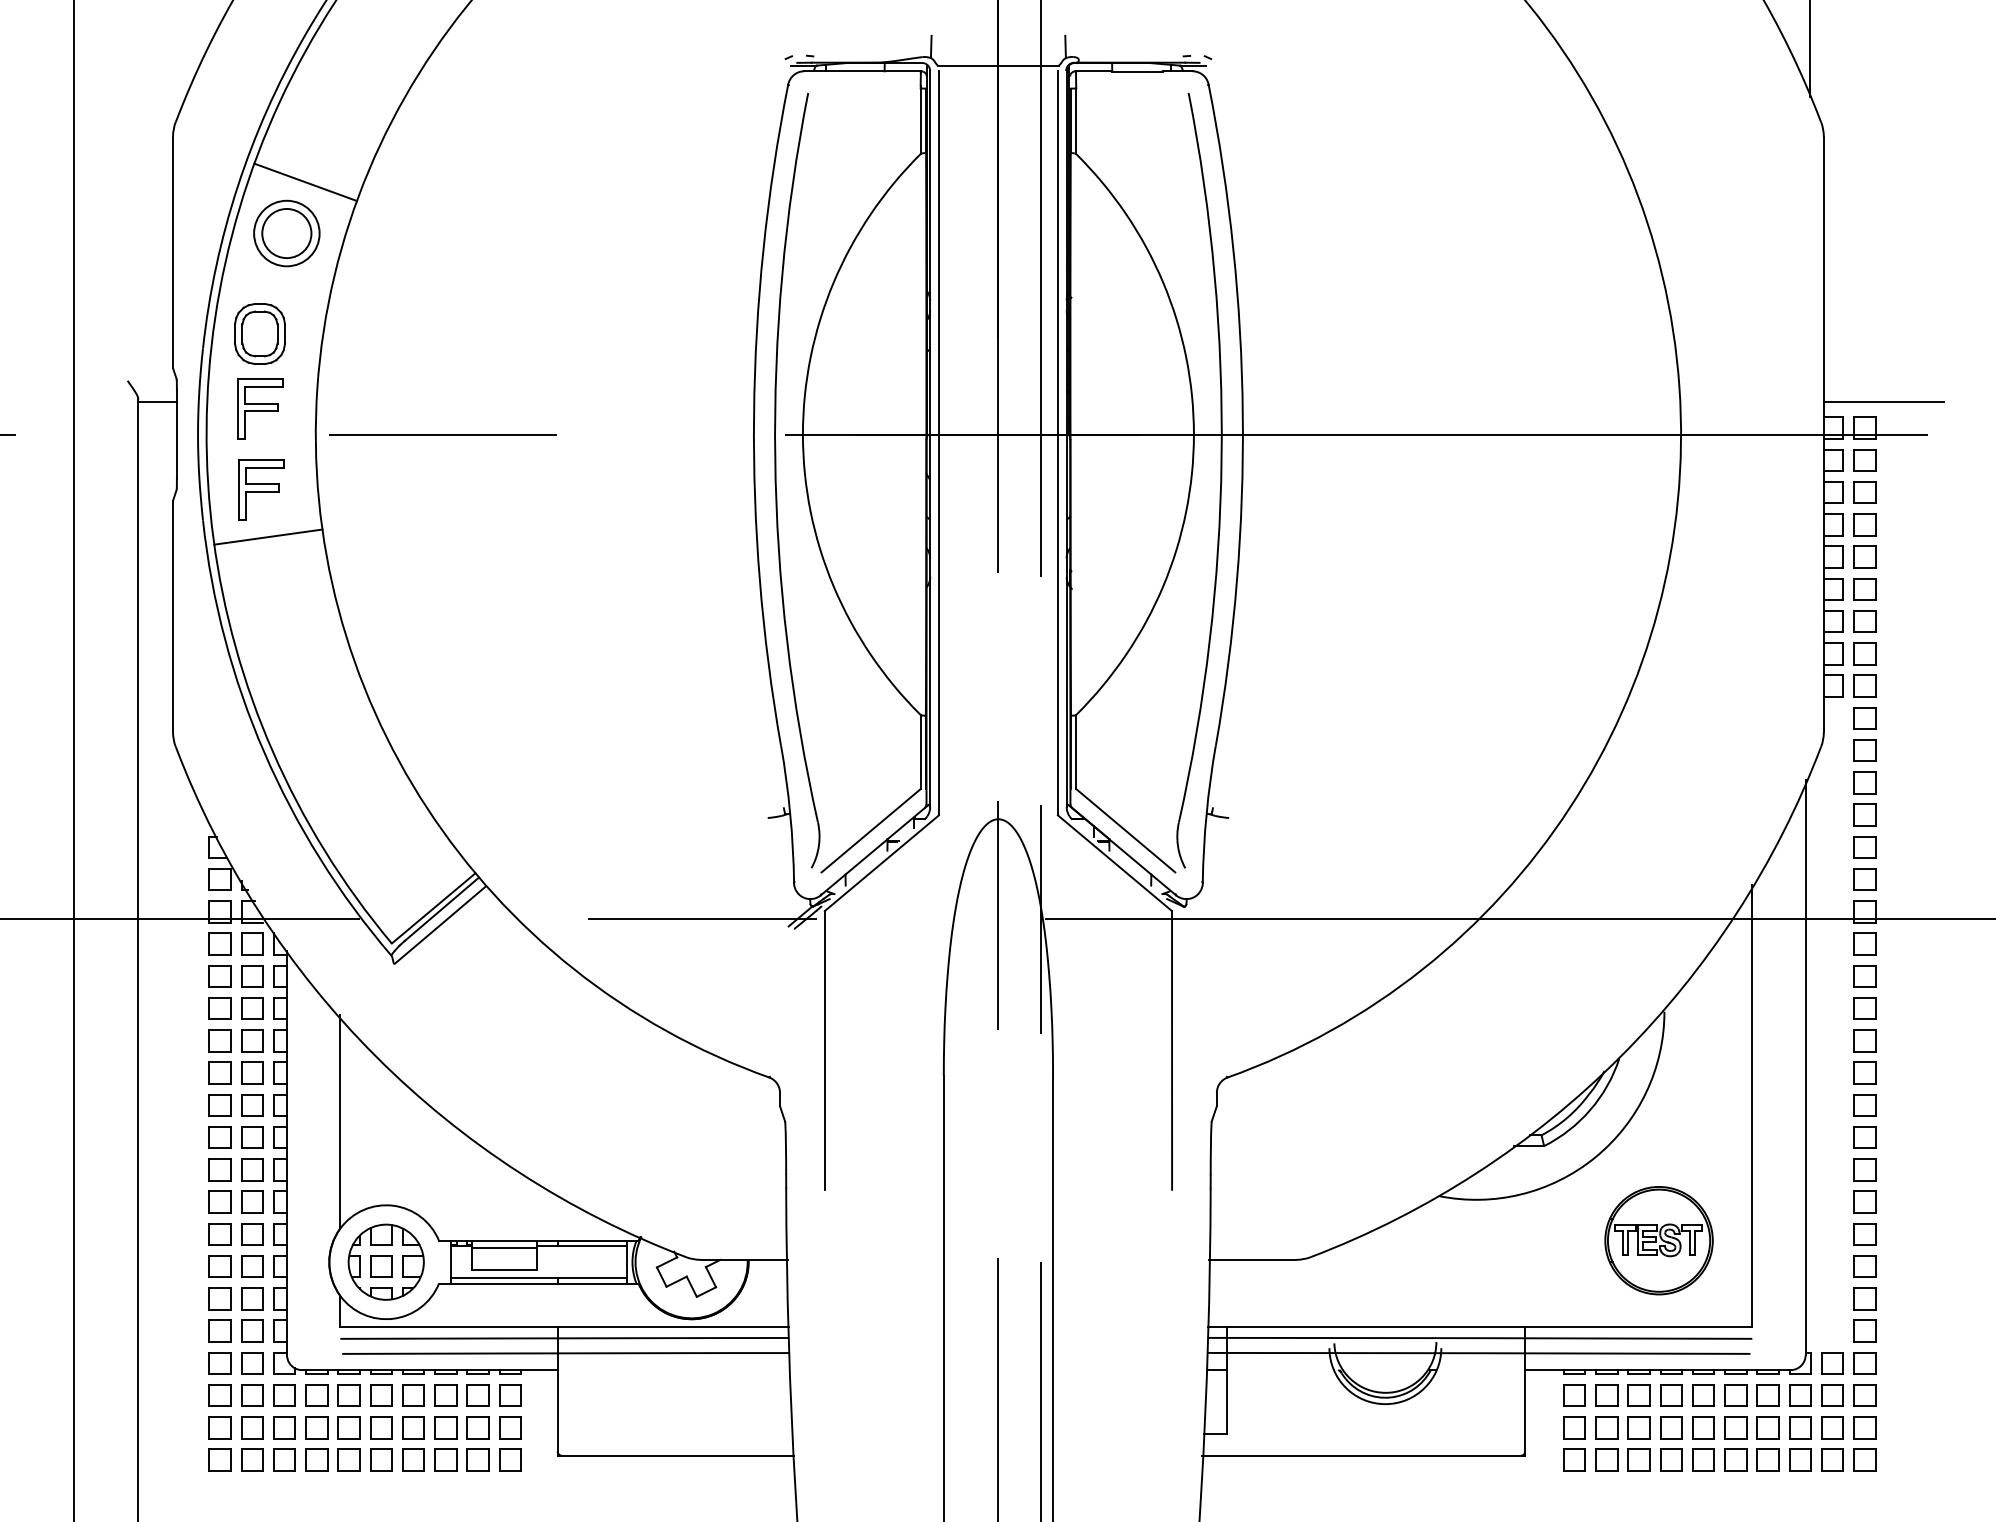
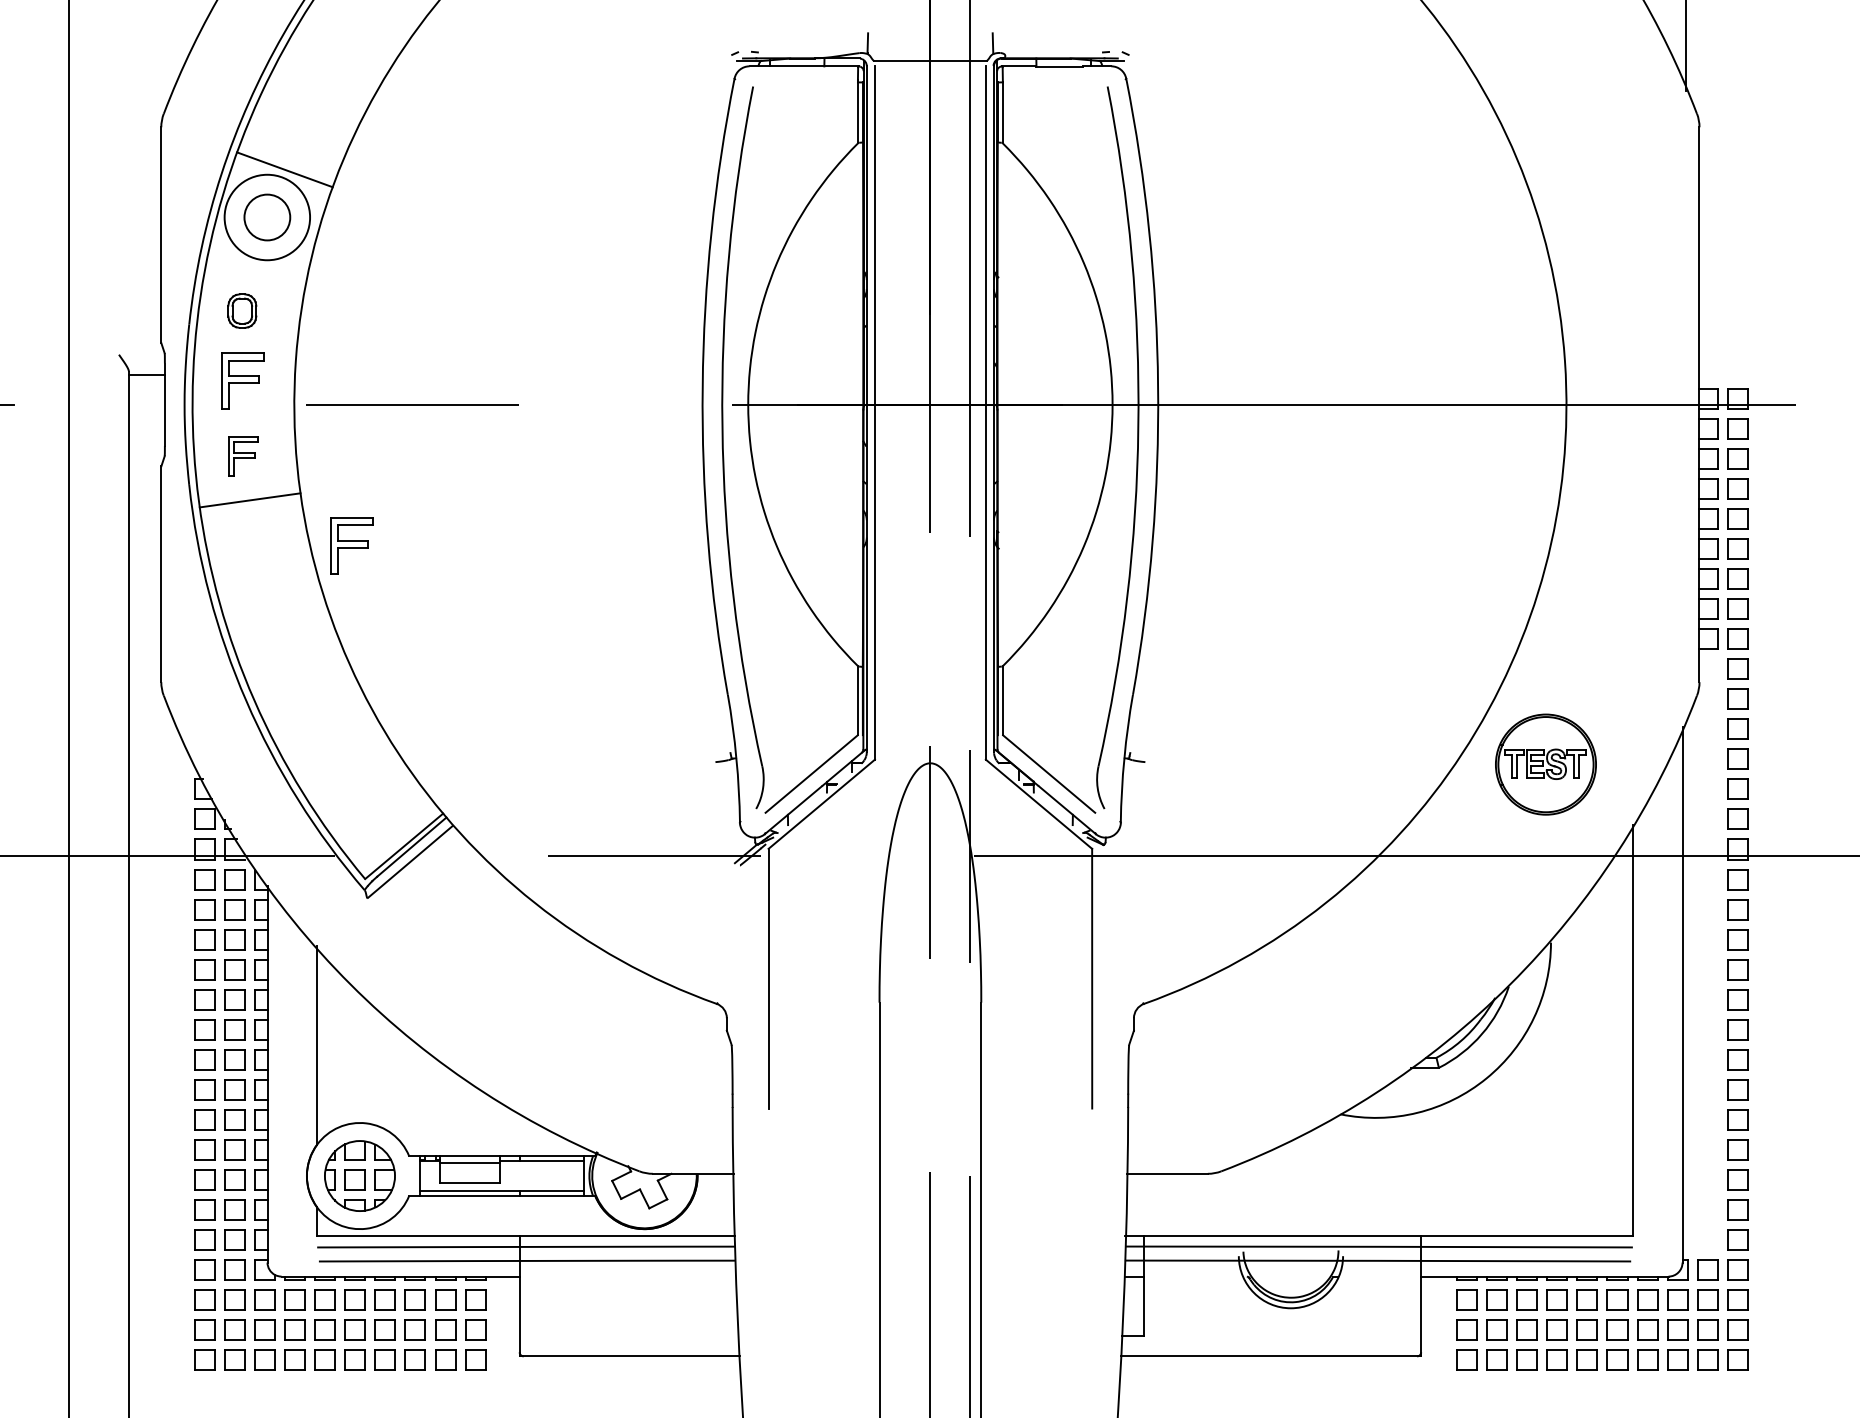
circle: (286, 233) -> (267, 217), size x1.4
part: (259, 333) -> (241, 310), size x0.6
line: (1883, 402) -> (1755, 374), removed
part: (261, 489) -> (243, 456), size x0.7
part: (377, 585) -> (351, 545), added
part: (1658, 1240) -> (1545, 764), moved

